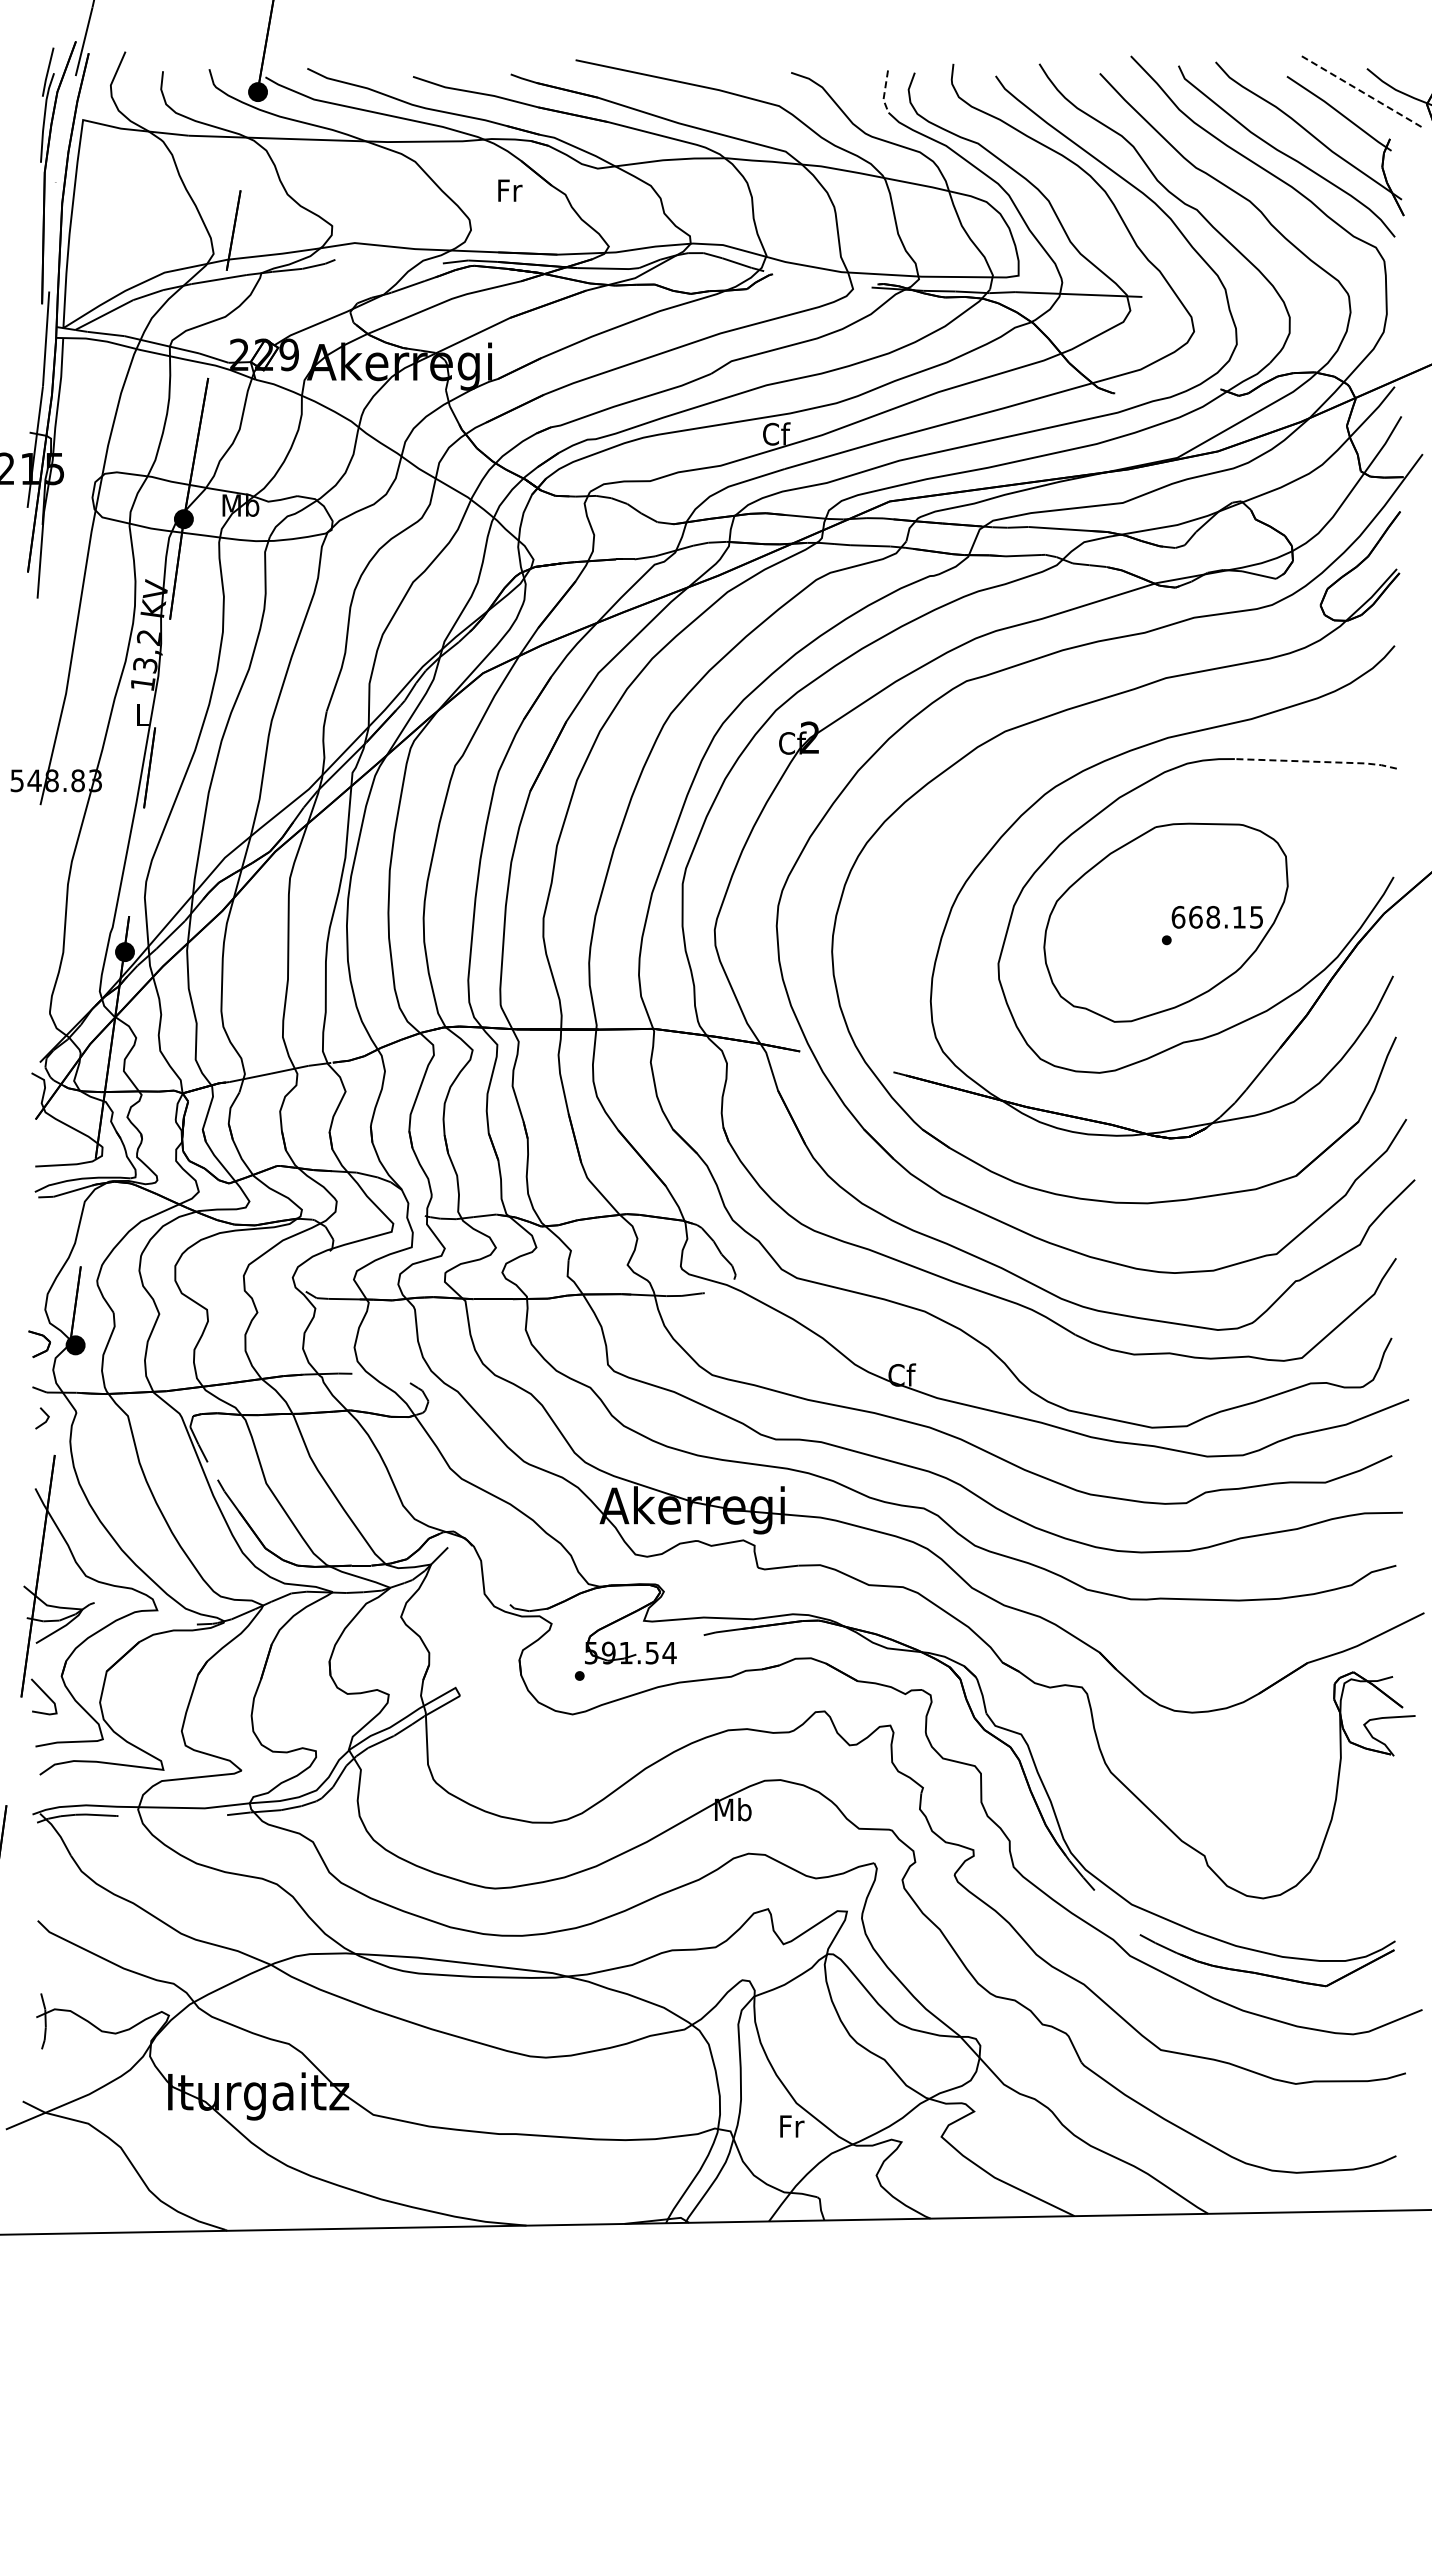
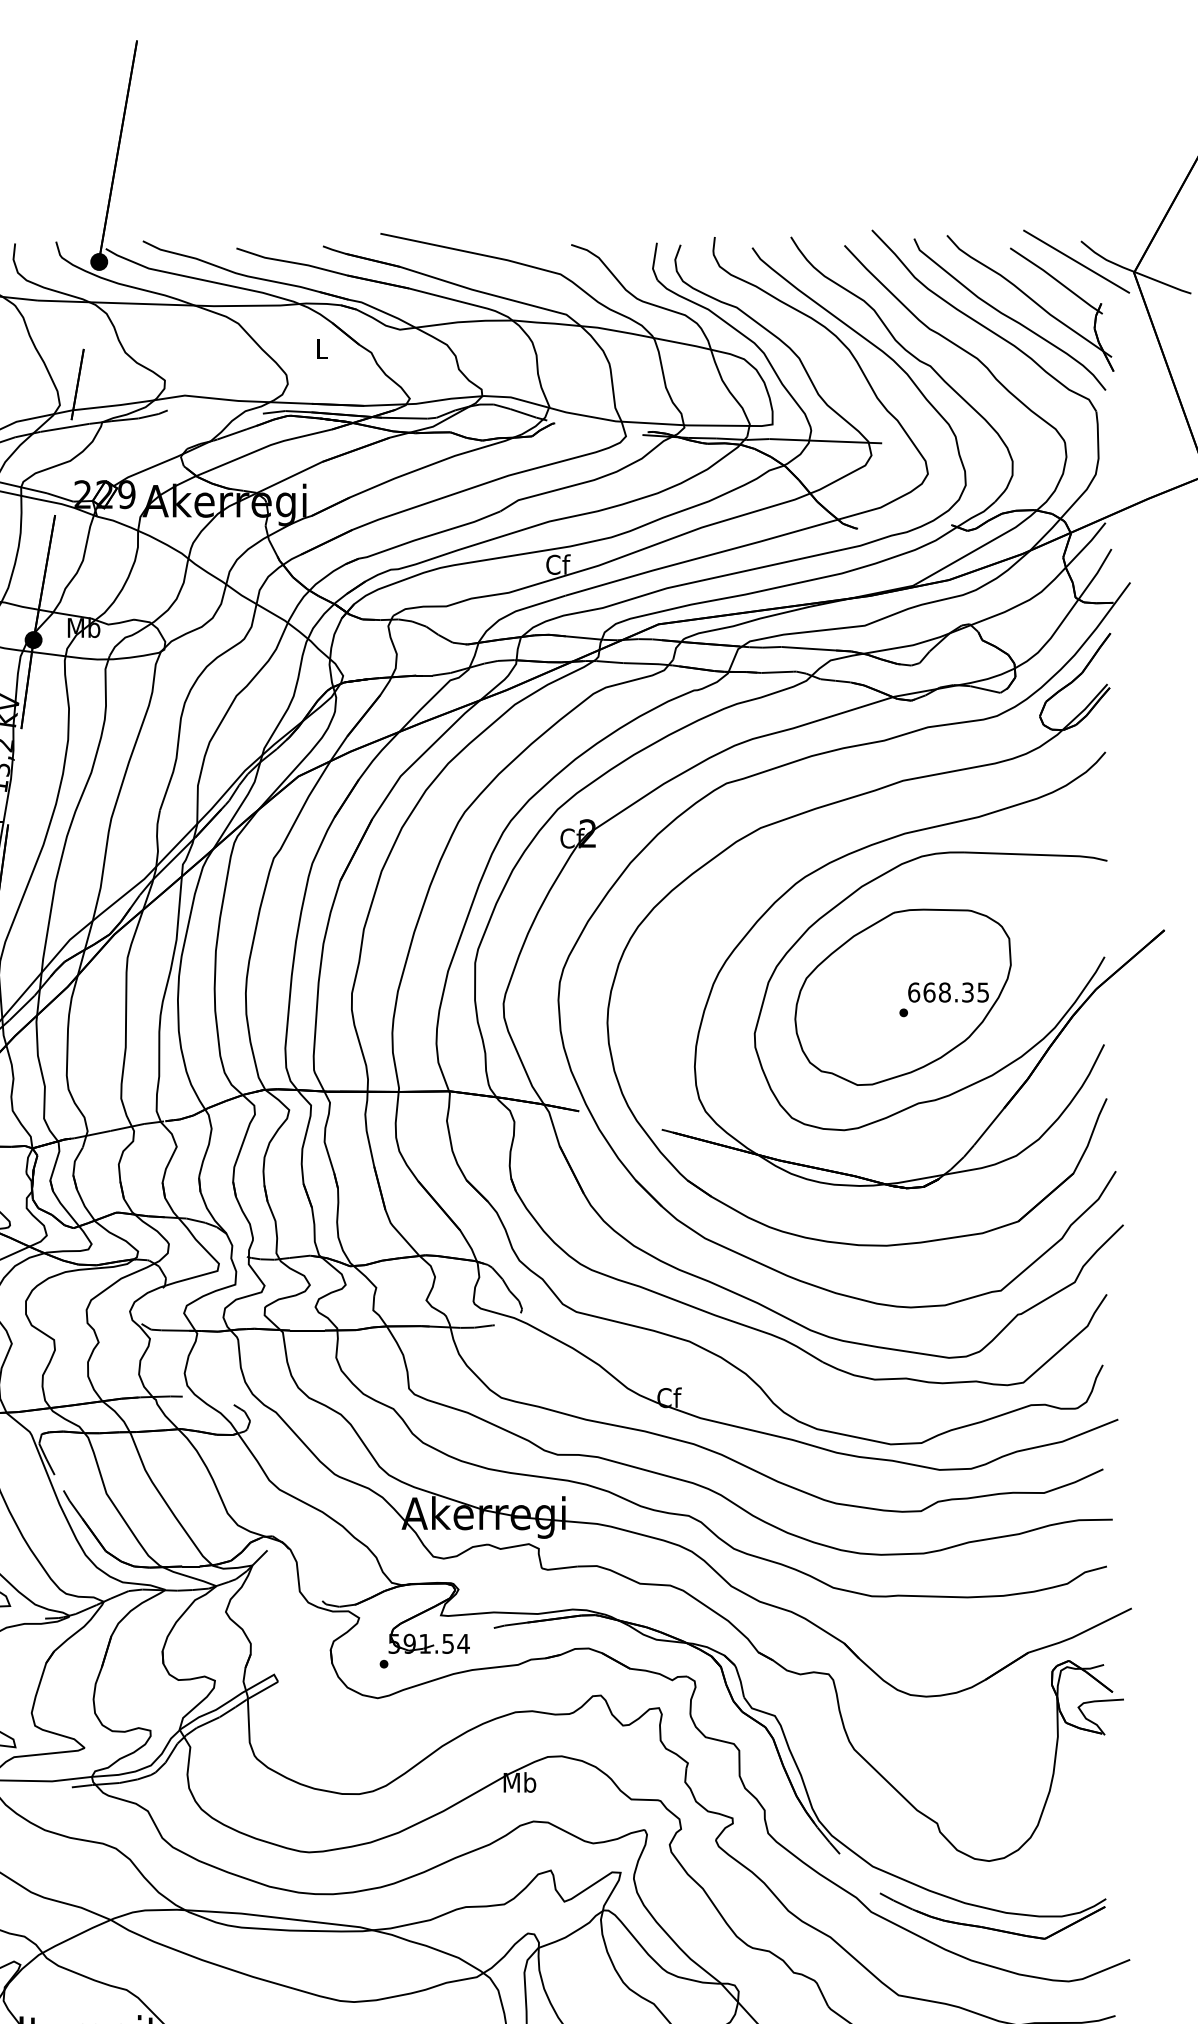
line: (1362, 91) -> (1077, 261), dashed -> solid
line: (884, 92) -> (653, 262), dashed -> solid
text: (510, 190) -> (322, 349), Fr -> L
line: (1316, 761) -> (1036, 854), dashed -> solid
text: (1238, 916) -> (967, 991), 668.15 -> 668.35

